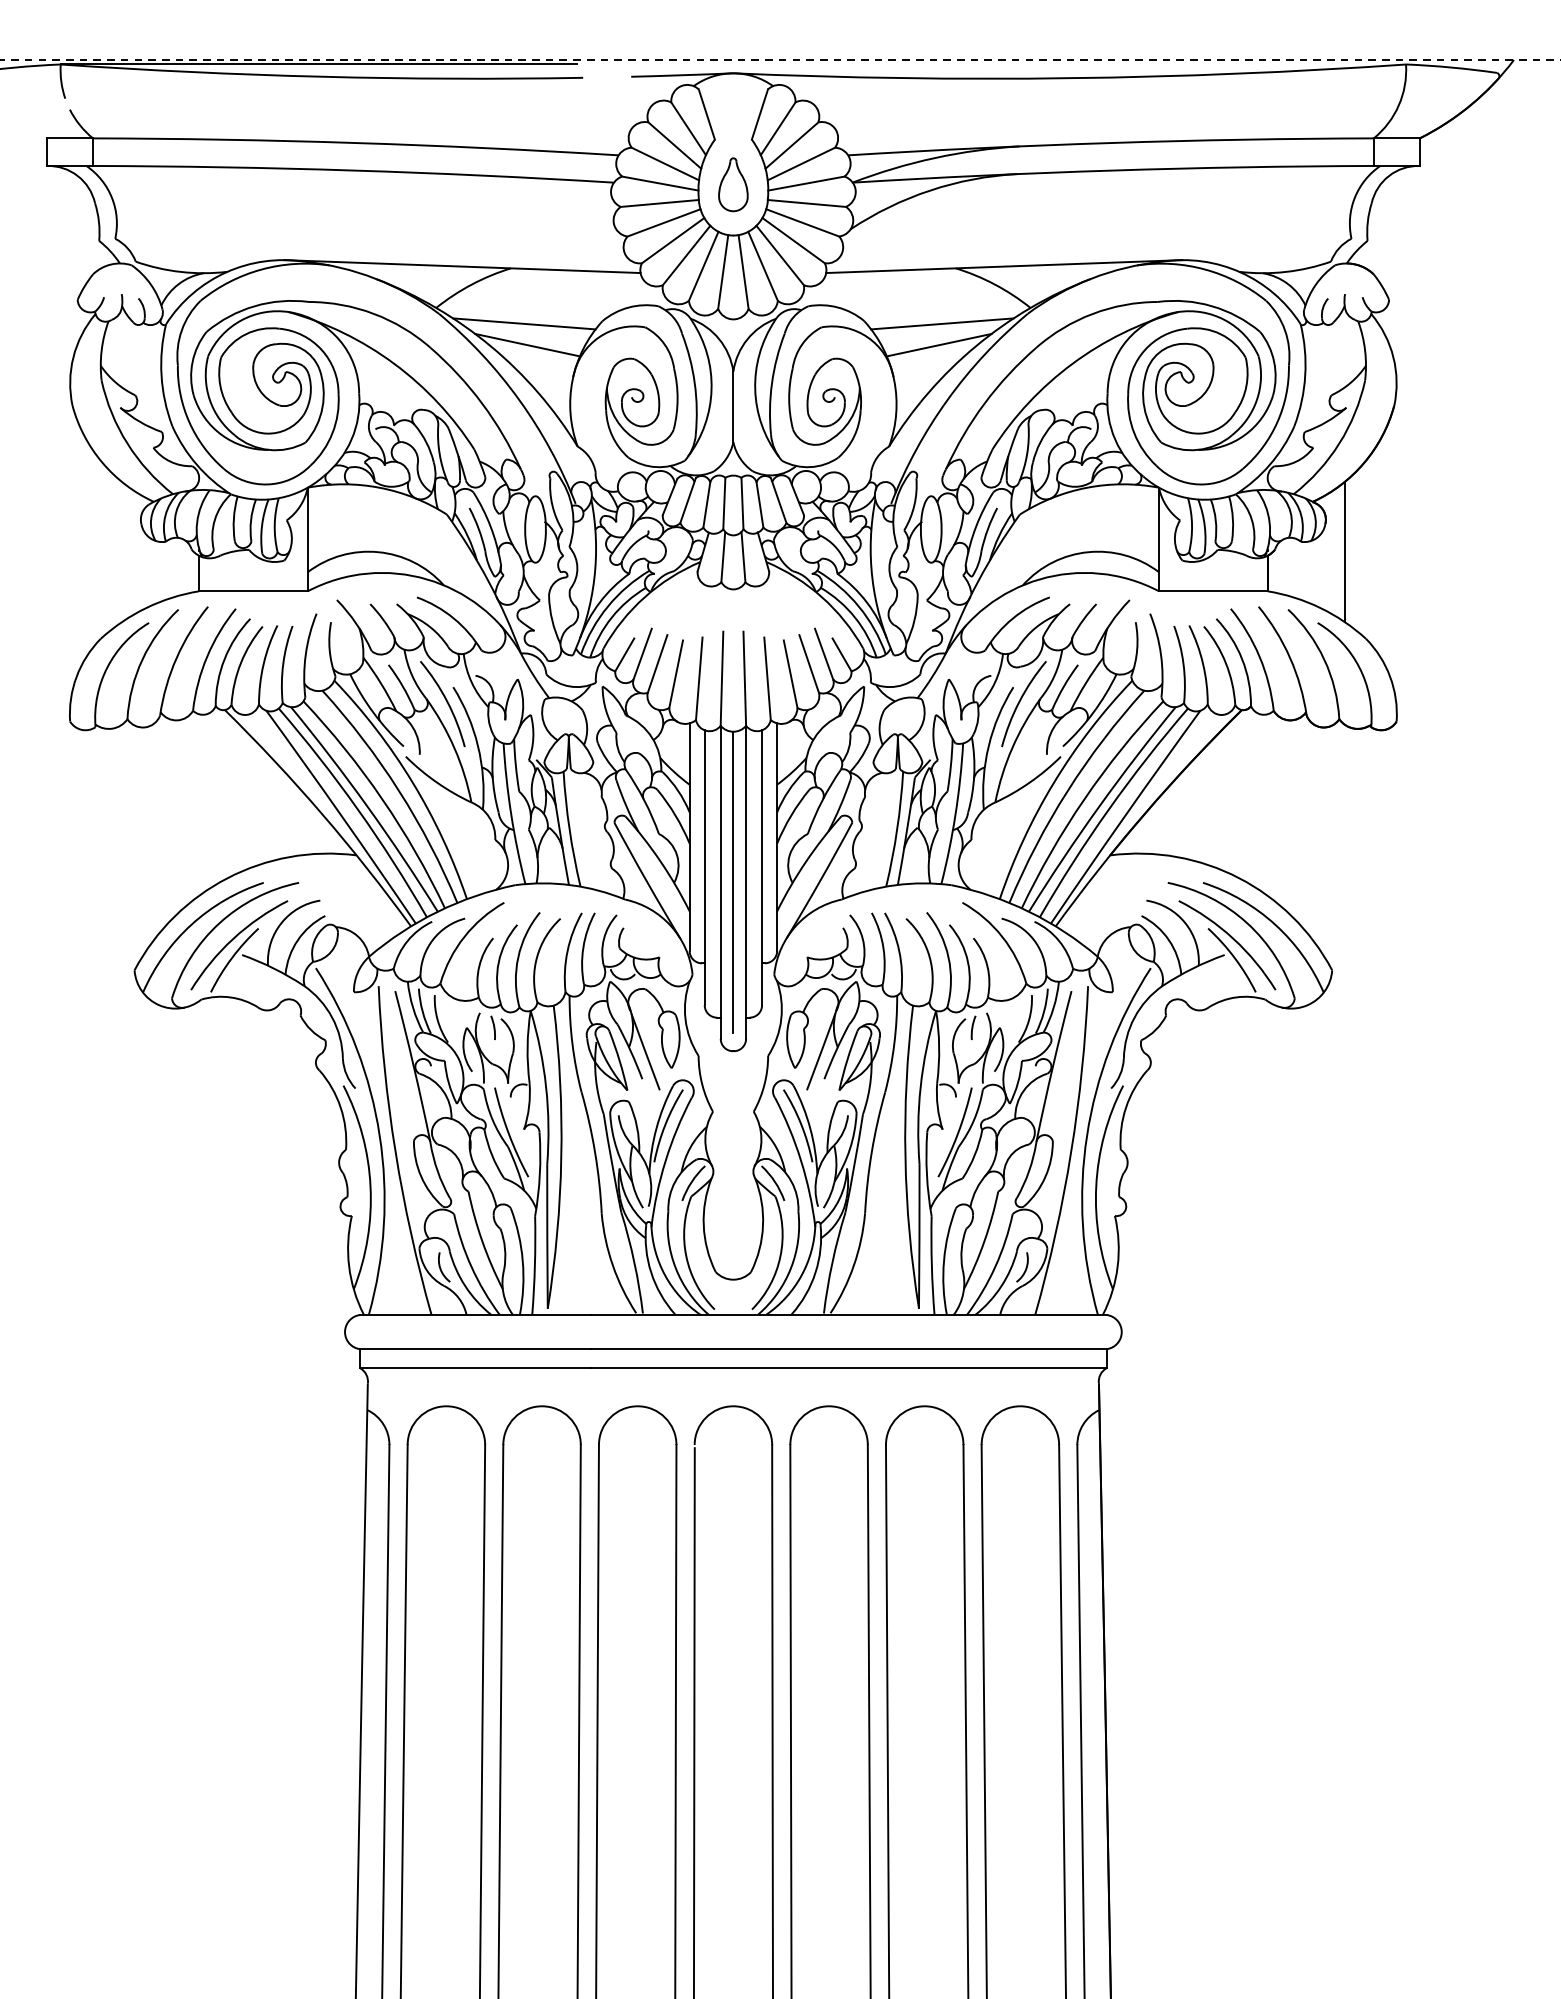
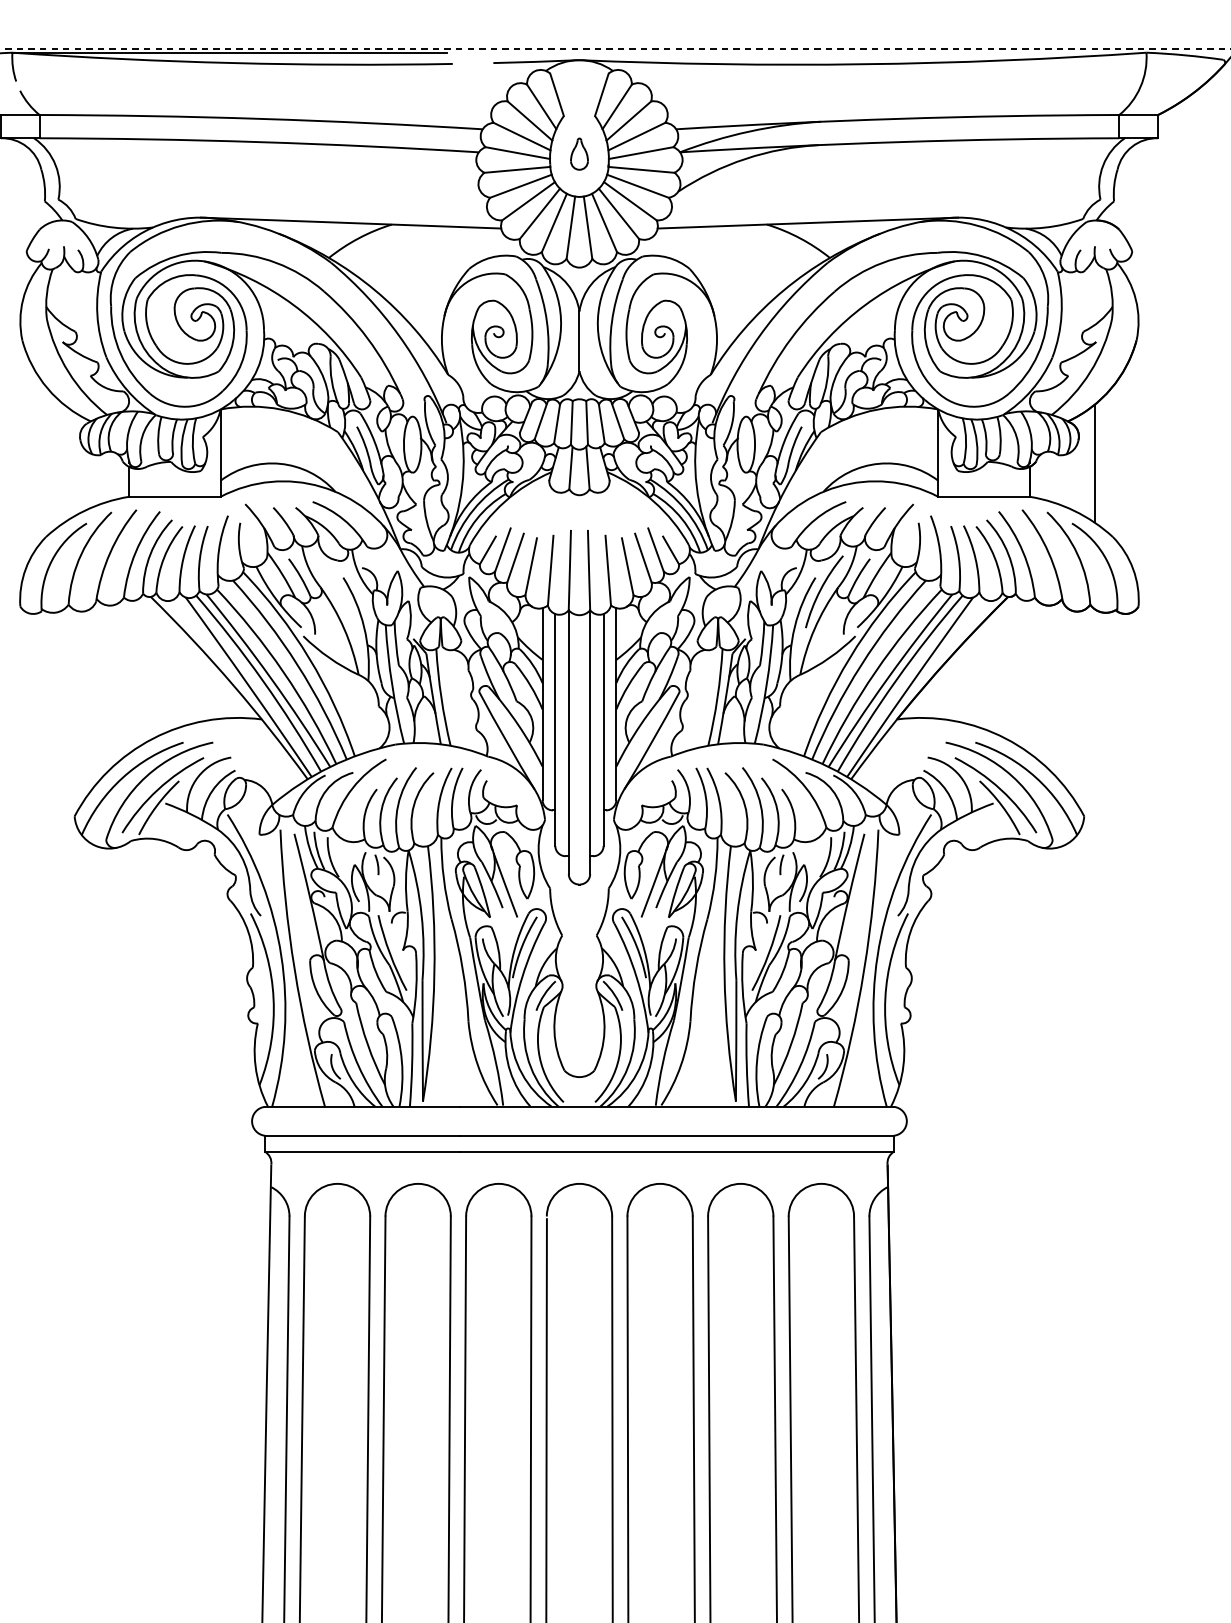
part: (733, 184) -> (579, 153), size x0.7
line: (524, 323) -> (403, 271), removed
line: (942, 323) -> (755, 271), removed
line: (527, 344) -> (405, 288), removed
line: (938, 344) -> (752, 288), removed
arc: (446, 702) -> (337, 590), removed
line: (733, 882) -> (579, 742), removed

